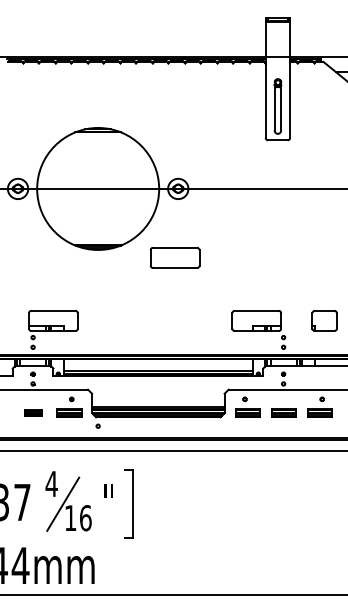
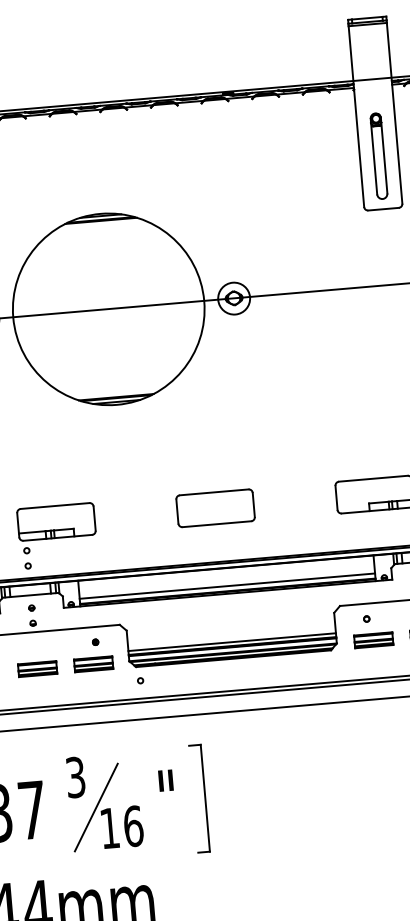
part: (174, 257) -> (214, 507), moved
part: (33, 412) -> (37, 667), size x1.43
text: (51, 483) -> (75, 776), 4 -> 3

